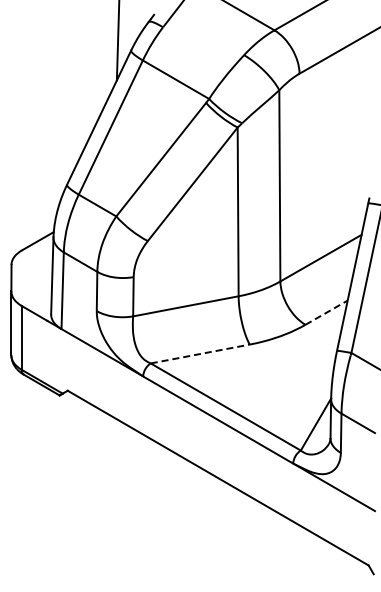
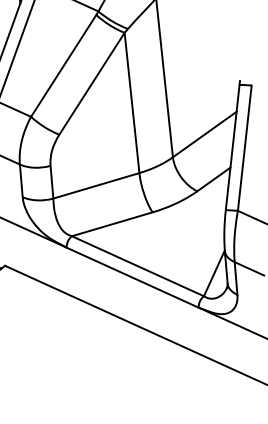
line: (327, 312) -> (214, 179), dashed -> solid
line: (200, 353) -> (112, 223), dashed -> solid

